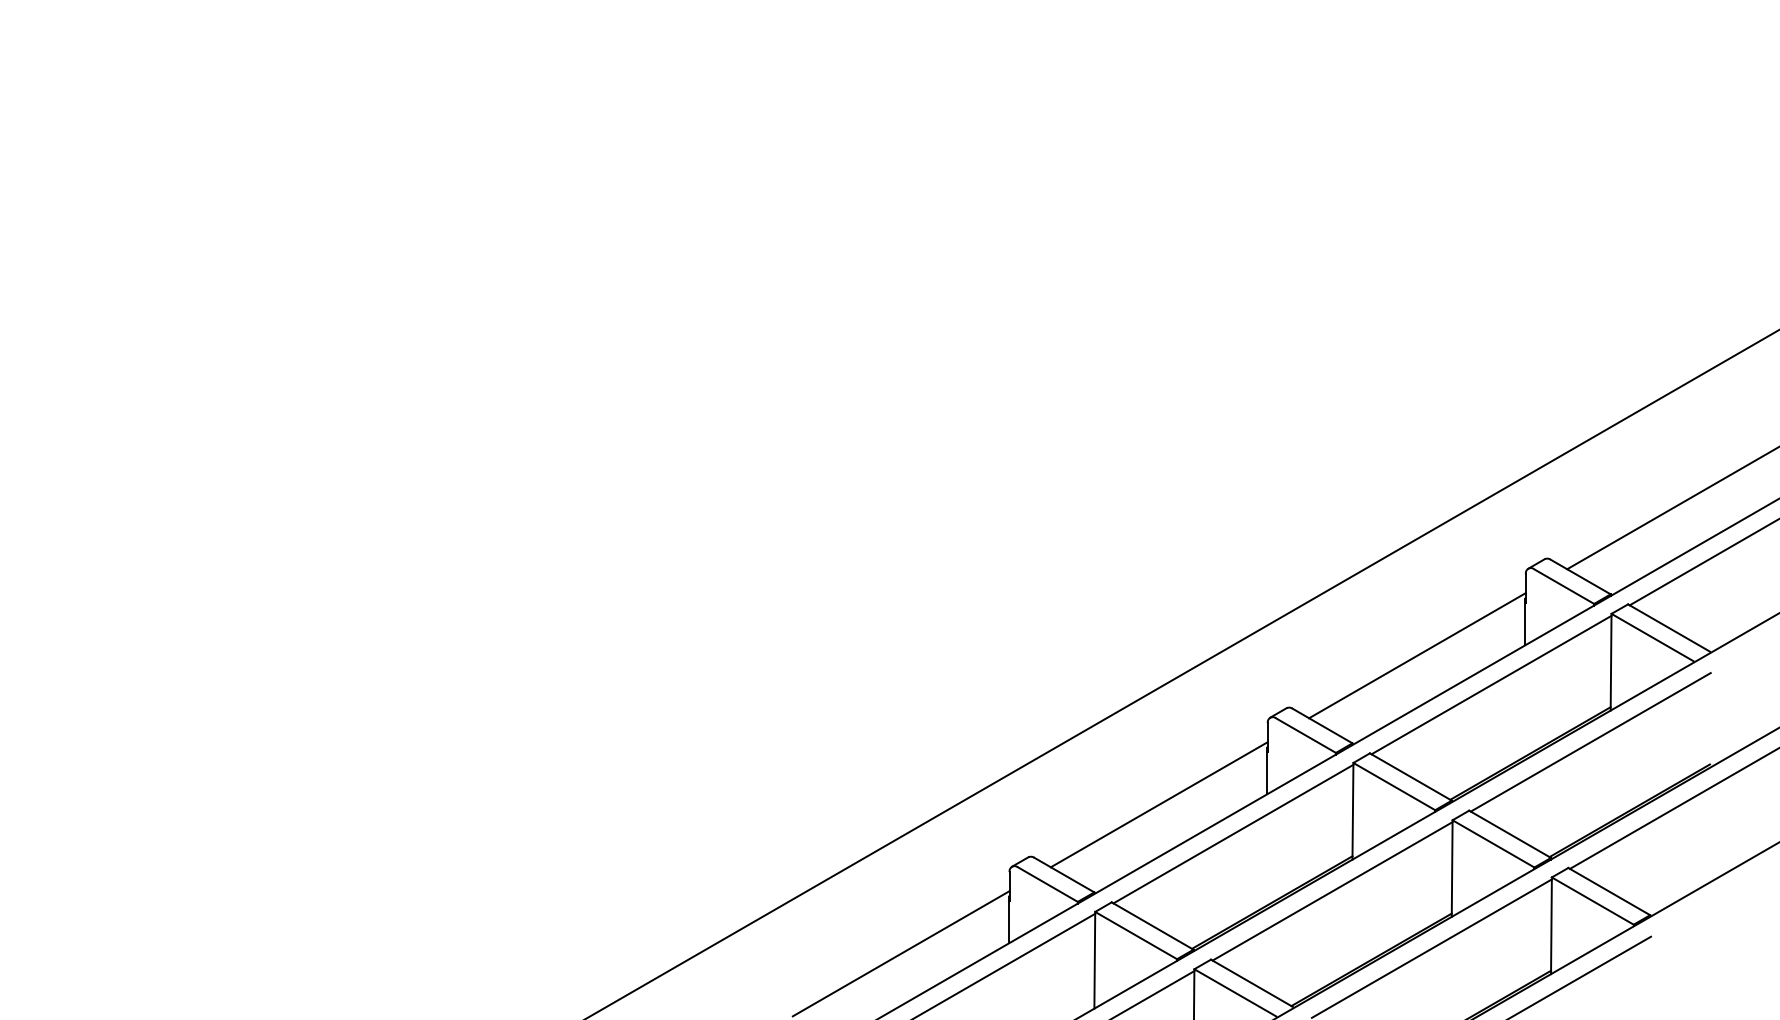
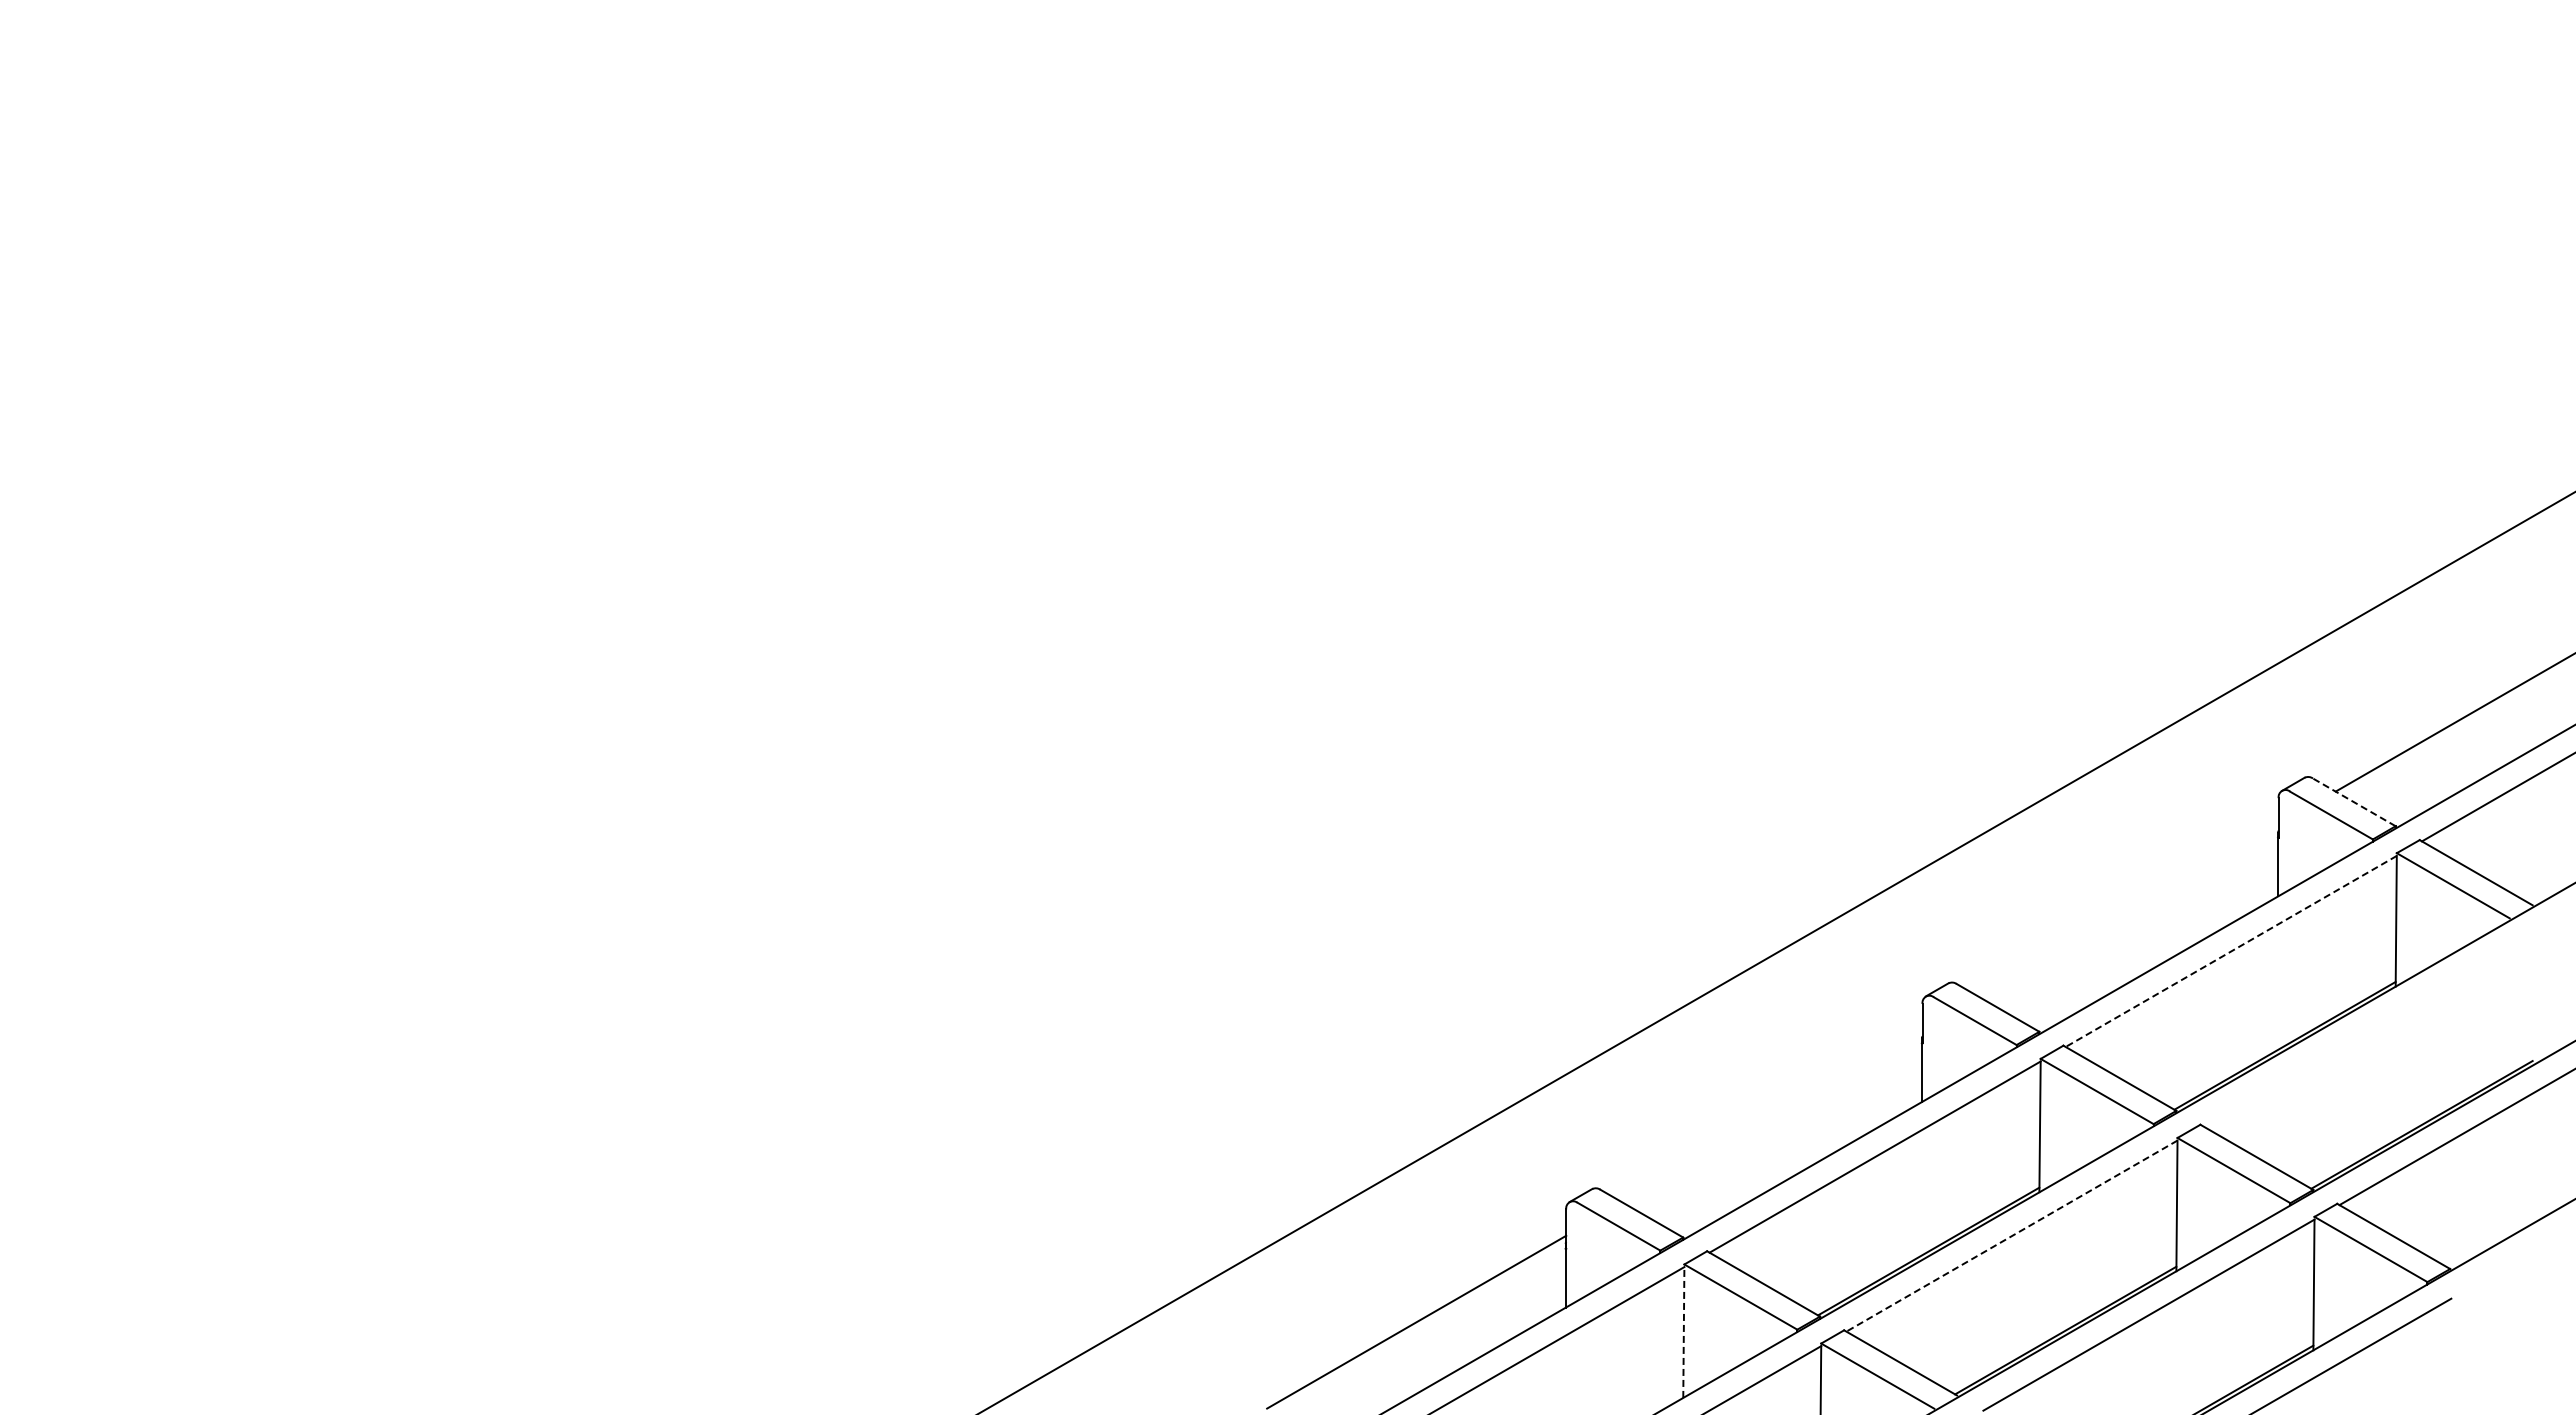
line: (1580, 577) -> (2354, 802), solid -> dashed
line: (1417, 655) -> (2128, 910), removed
line: (1490, 685) -> (2230, 951), solid -> dashed
line: (1590, 742) -> (2367, 1030), removed
line: (1159, 804) -> (1772, 1116), removed
line: (1332, 891) -> (2011, 1236), solid -> dashed
line: (1094, 961) -> (1683, 1332), solid -> dashed

